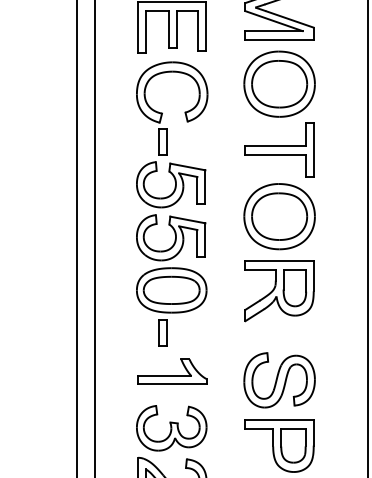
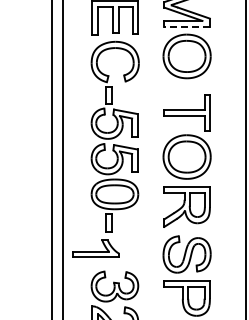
line: (280, 39) -> (187, 26), solid -> dashed
part: (278, 221) -> (186, 160), moved
part: (171, 371) -> (95, 248), moved

